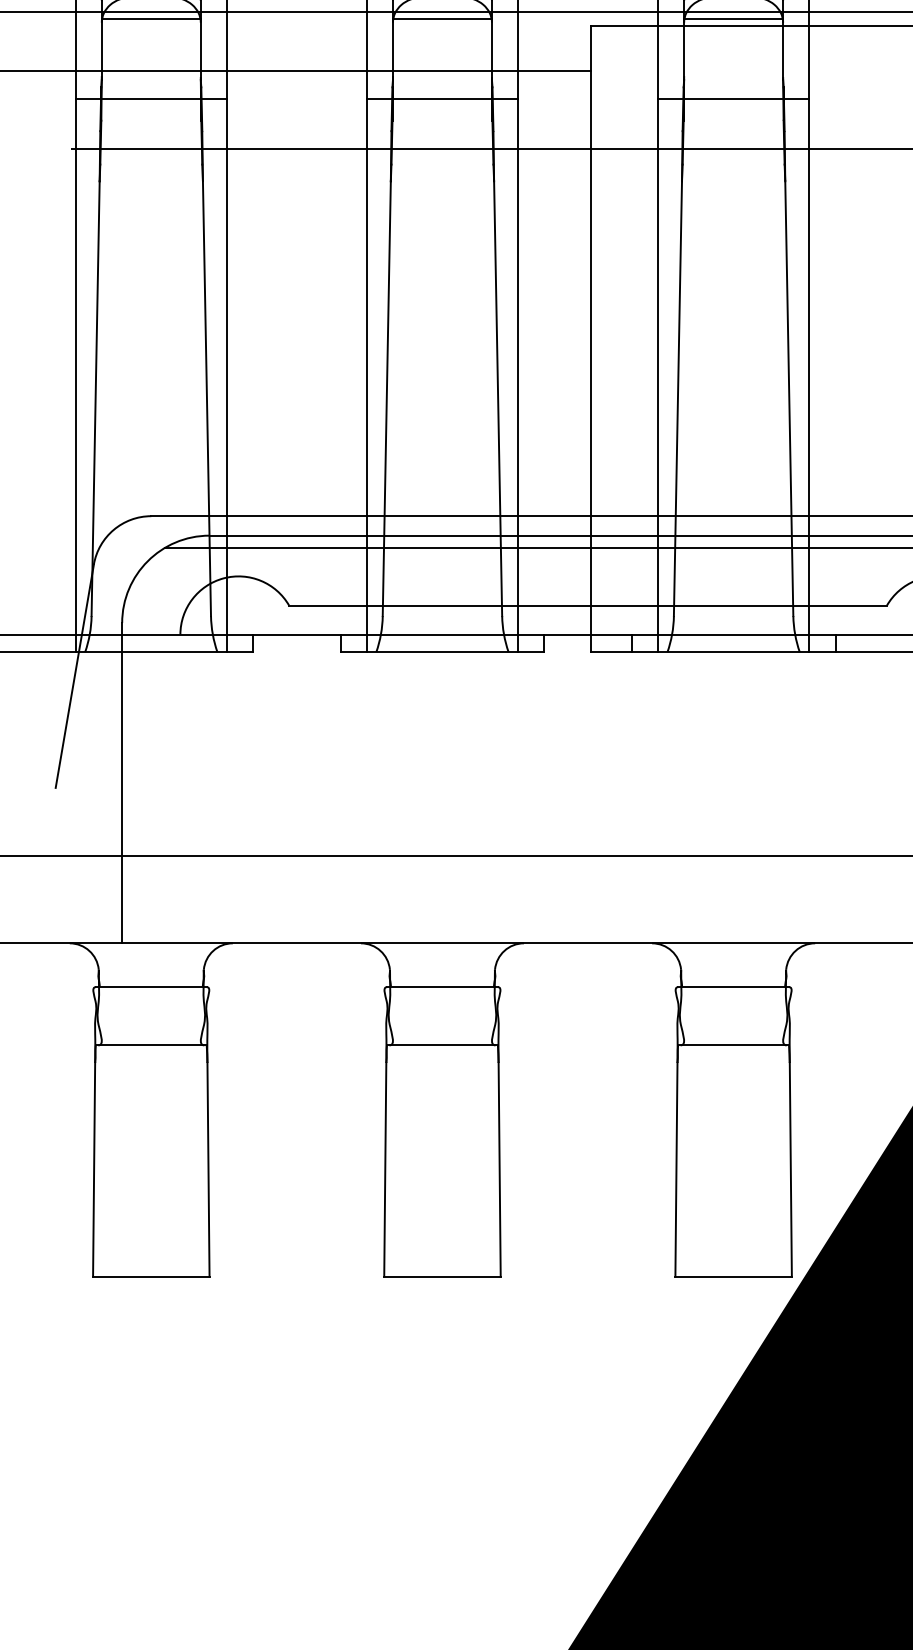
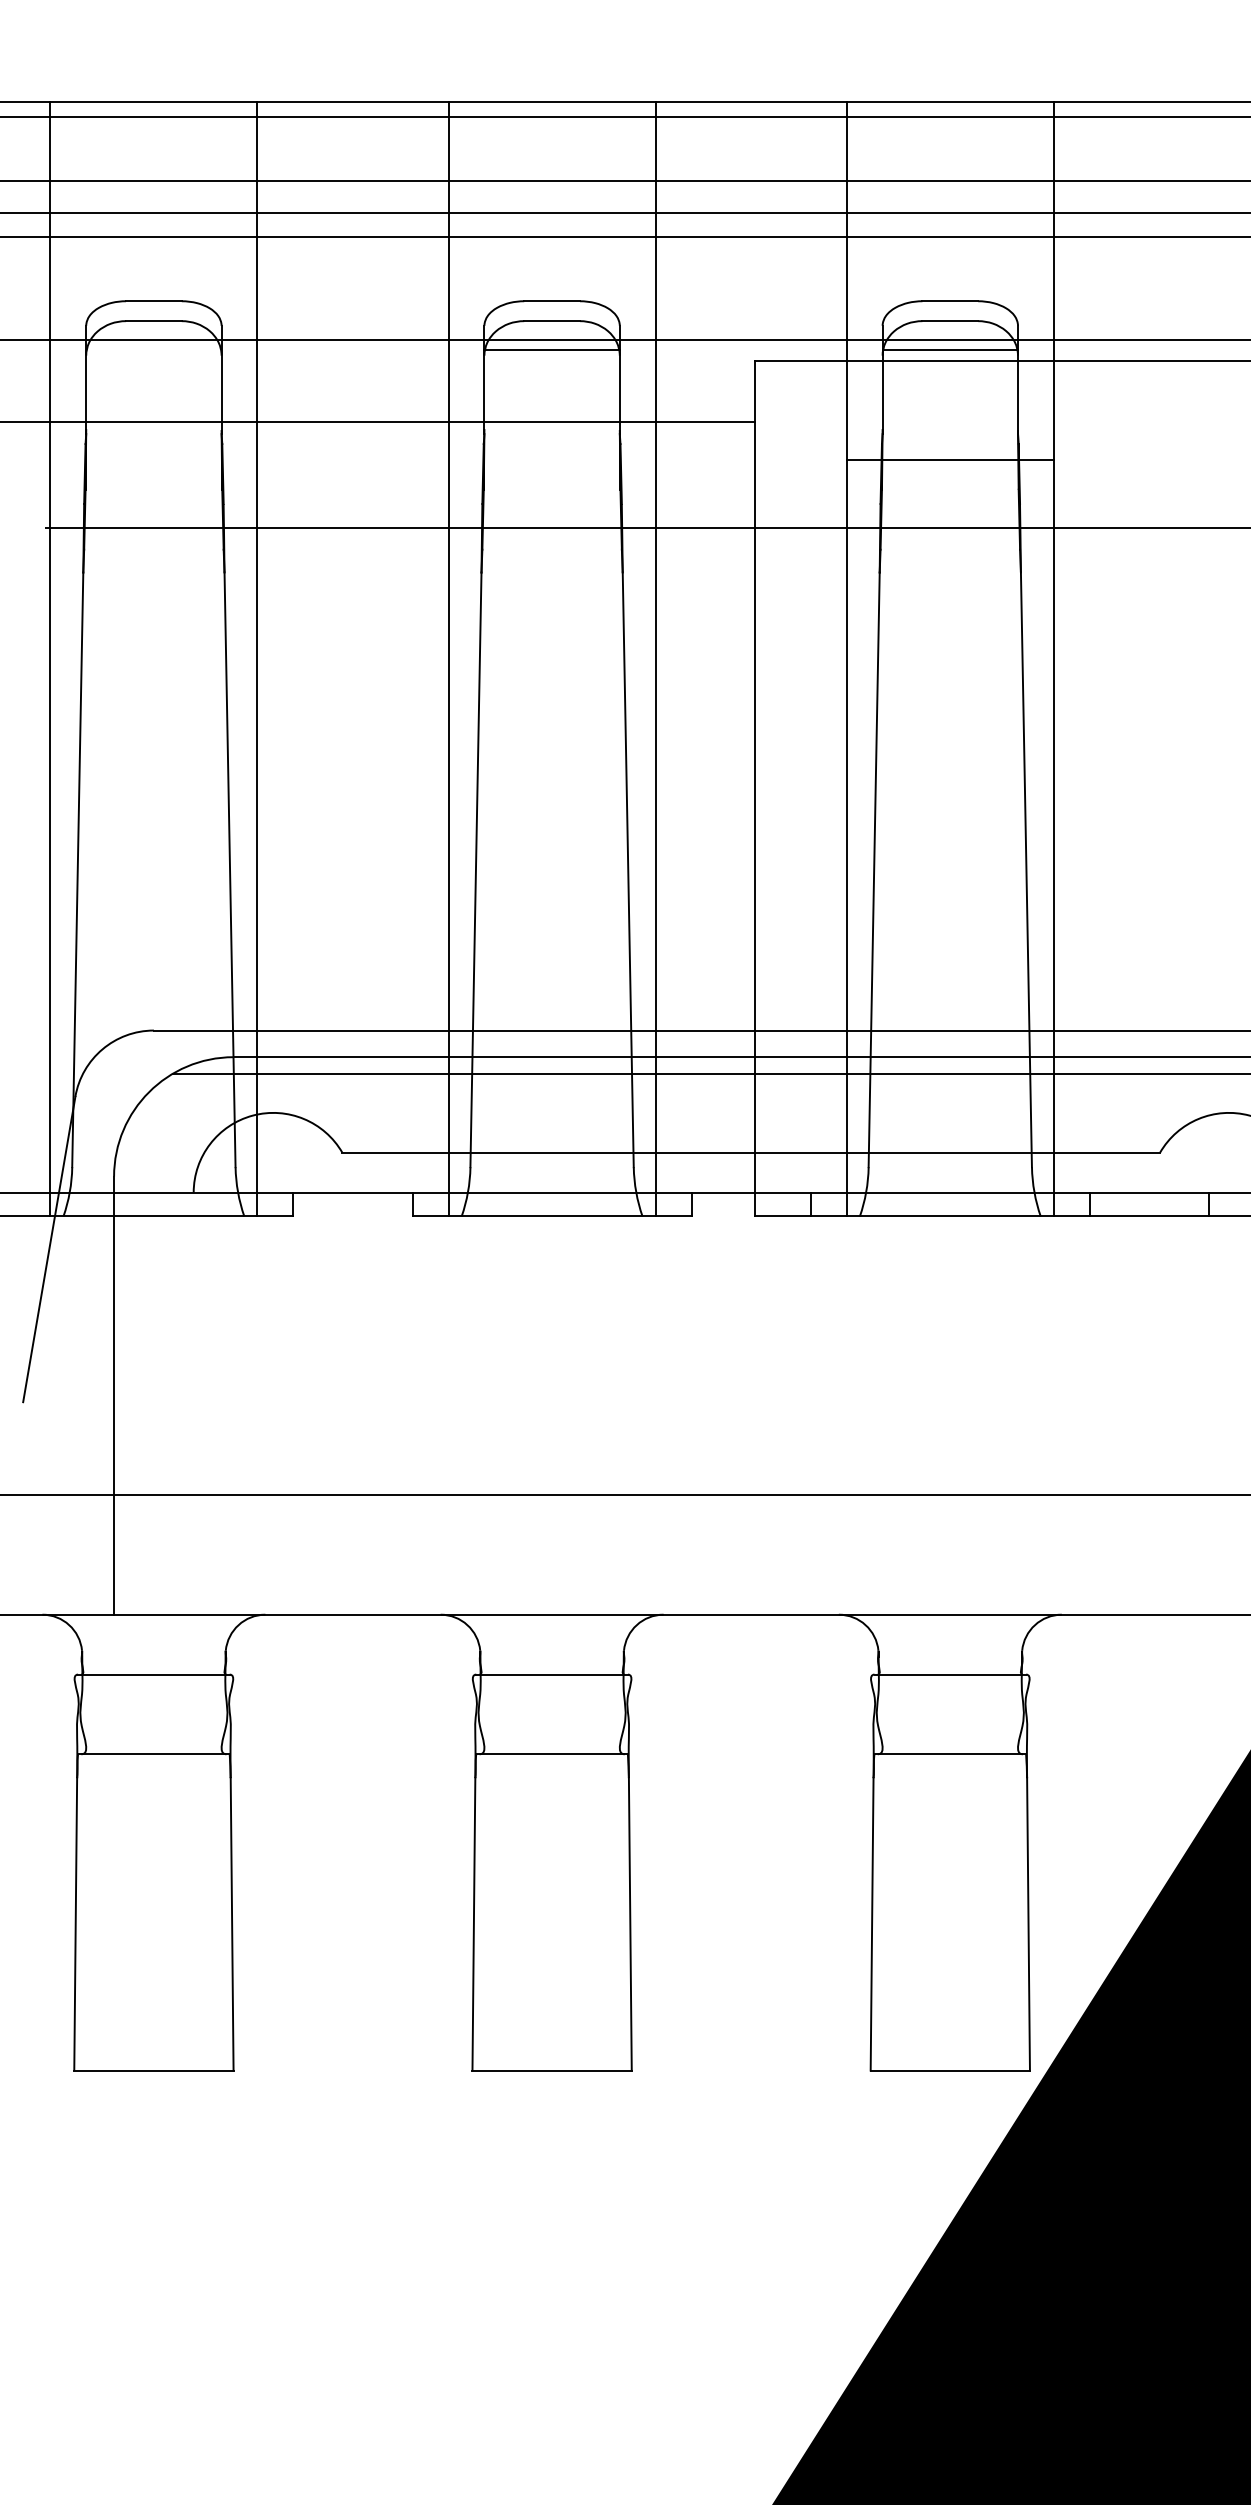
line: (151, 18) -> (153, 350), removed
line: (151, 98) -> (153, 459), removed
line: (442, 98) -> (551, 459), removed

